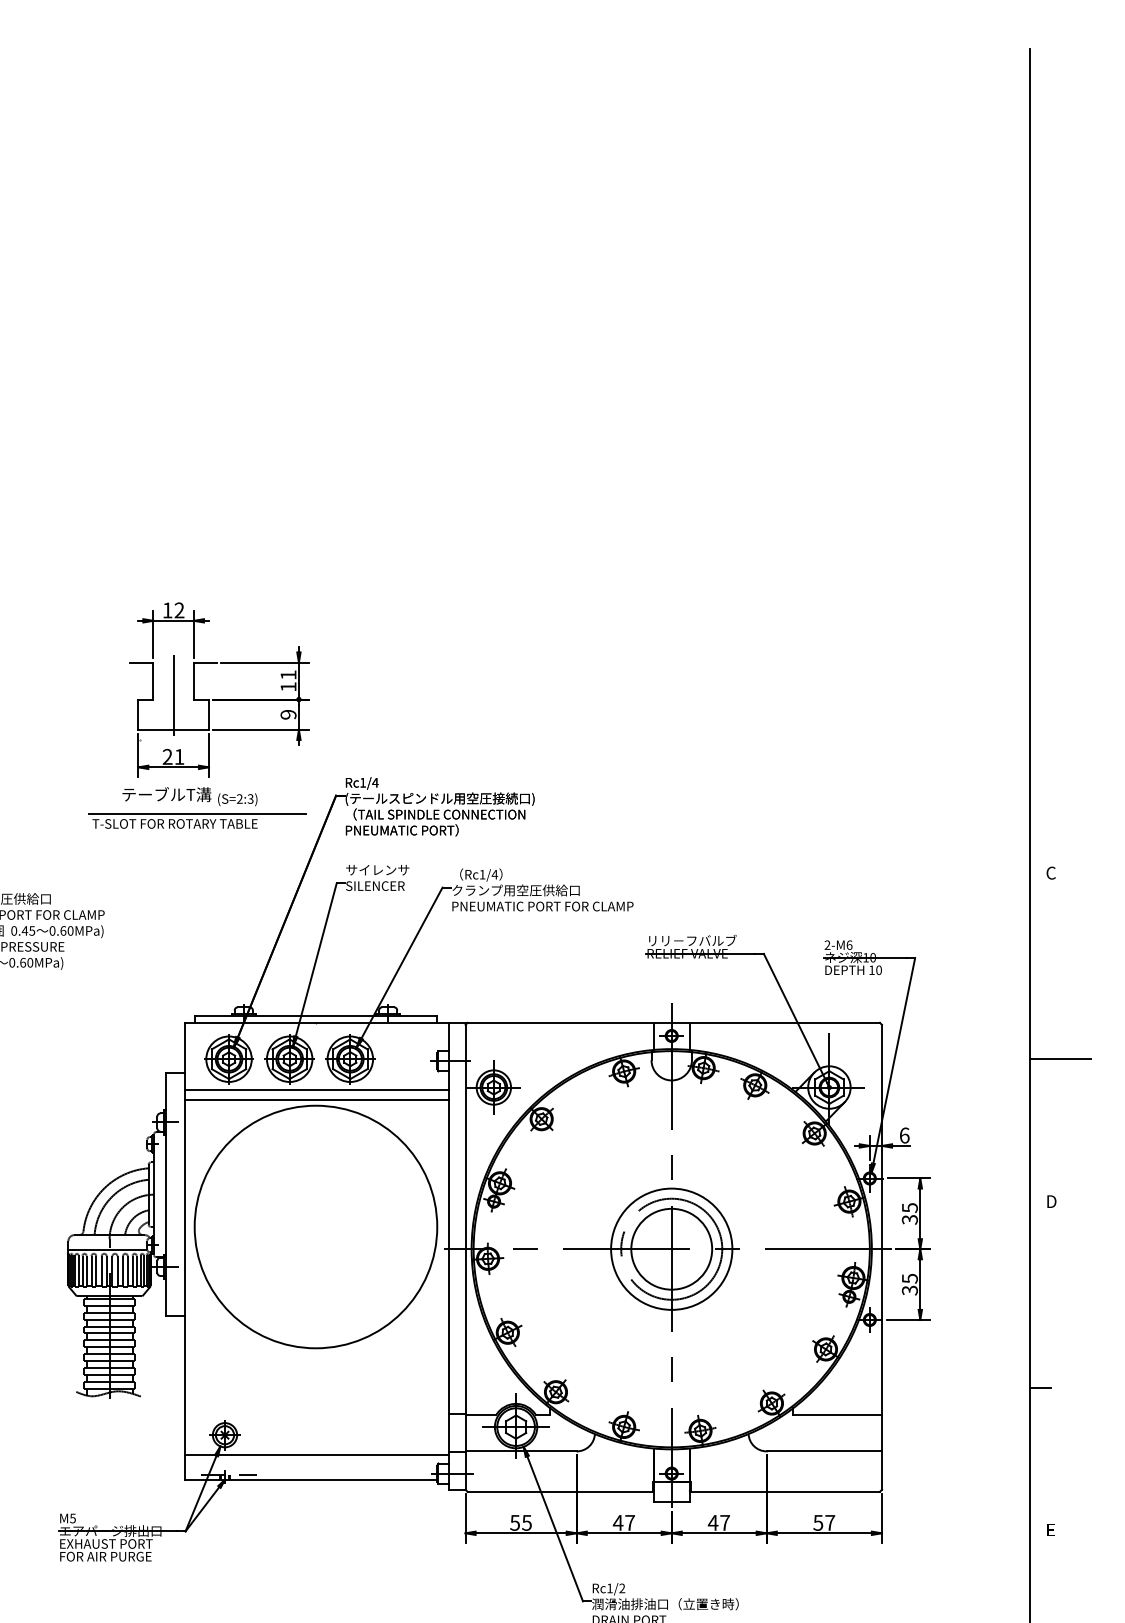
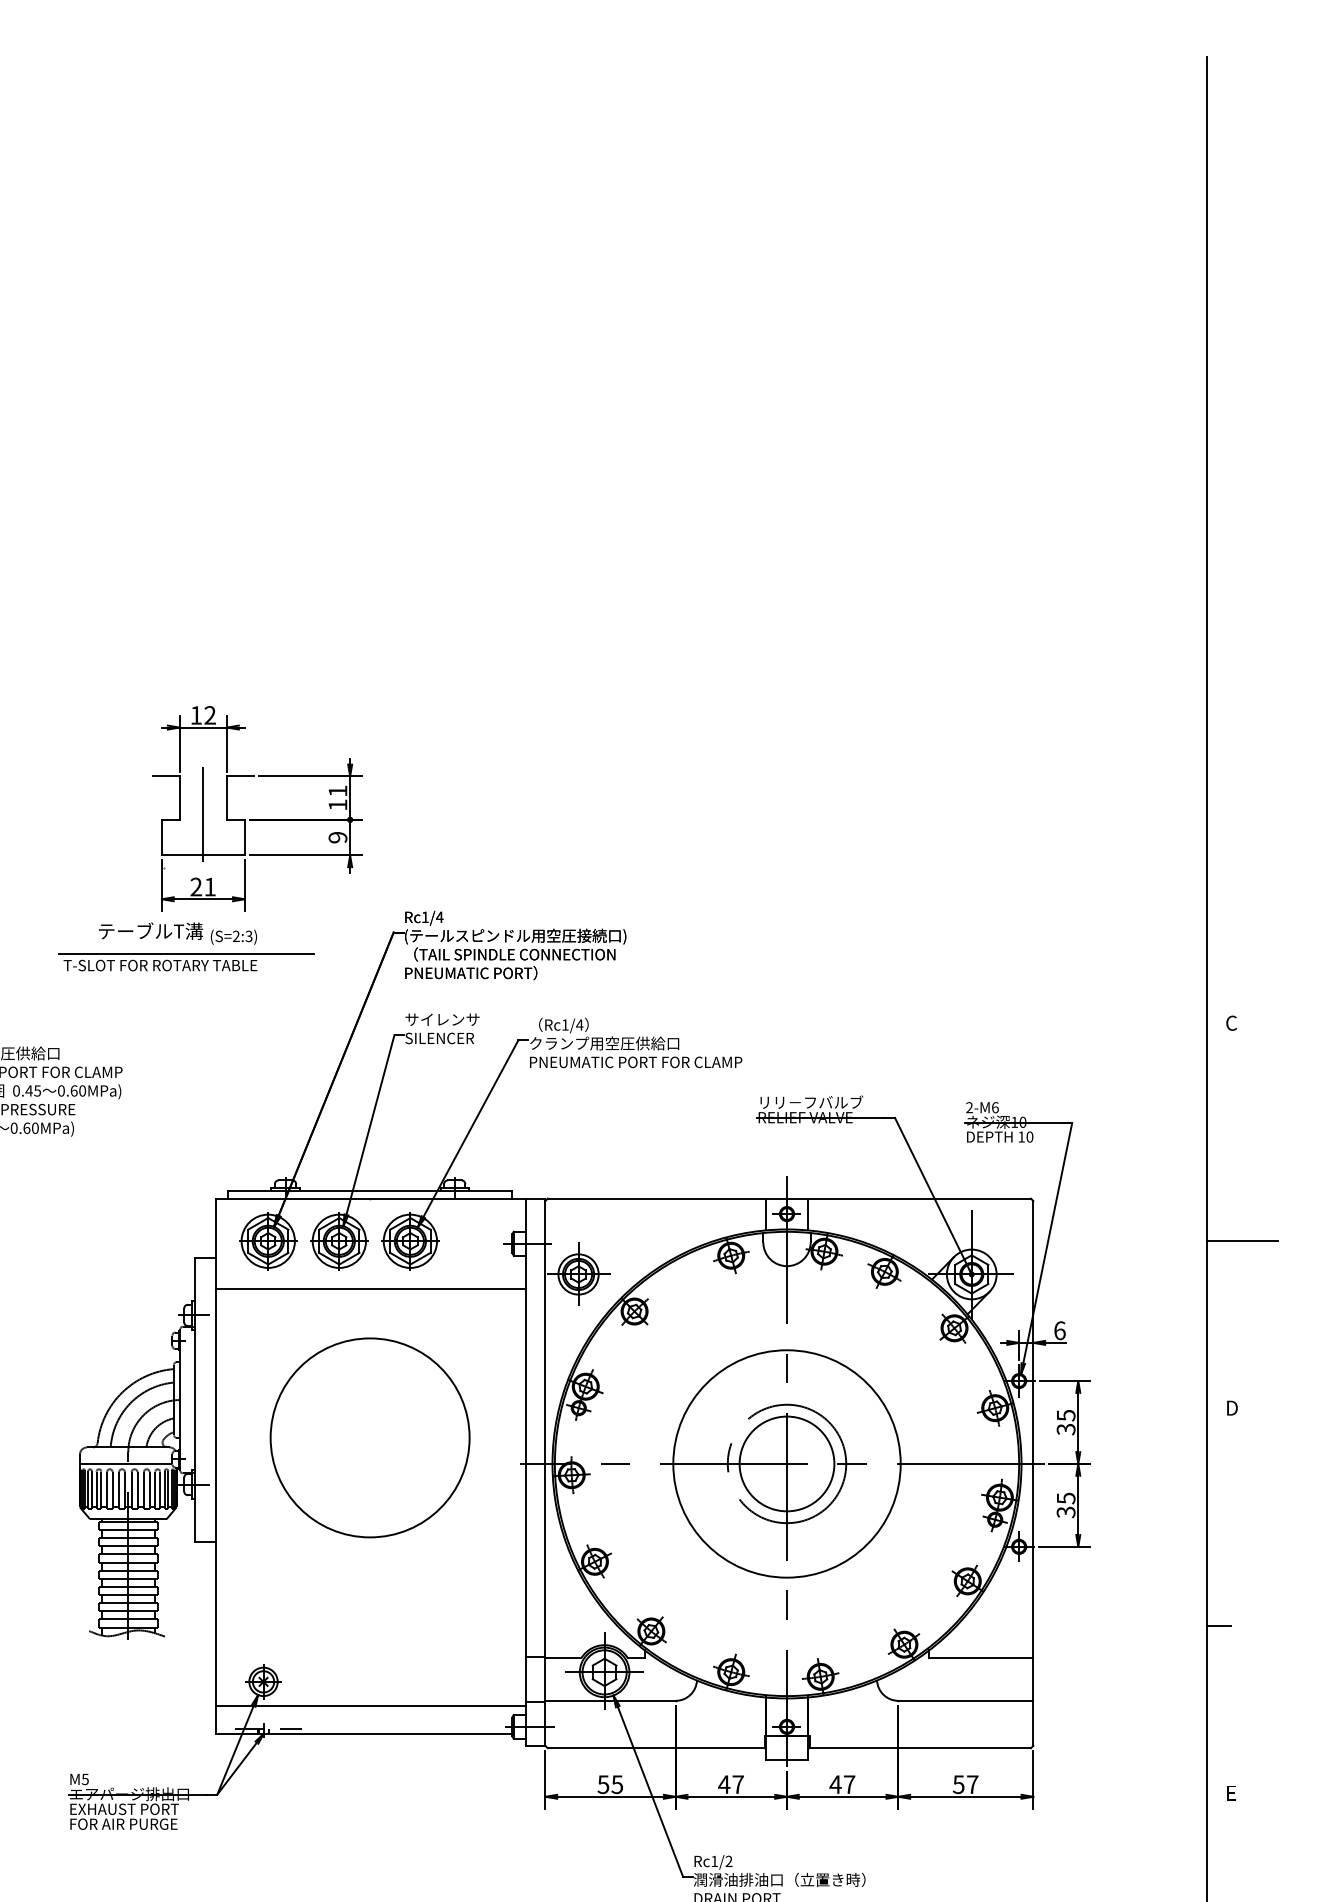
part: (197, 807) -> (186, 946), moved
line: (316, 1089) -> (370, 1276), removed
circle: (315, 1226) -> (369, 1437), size x0.7
circle: (671, 1248) -> (786, 1463), size x1.6

